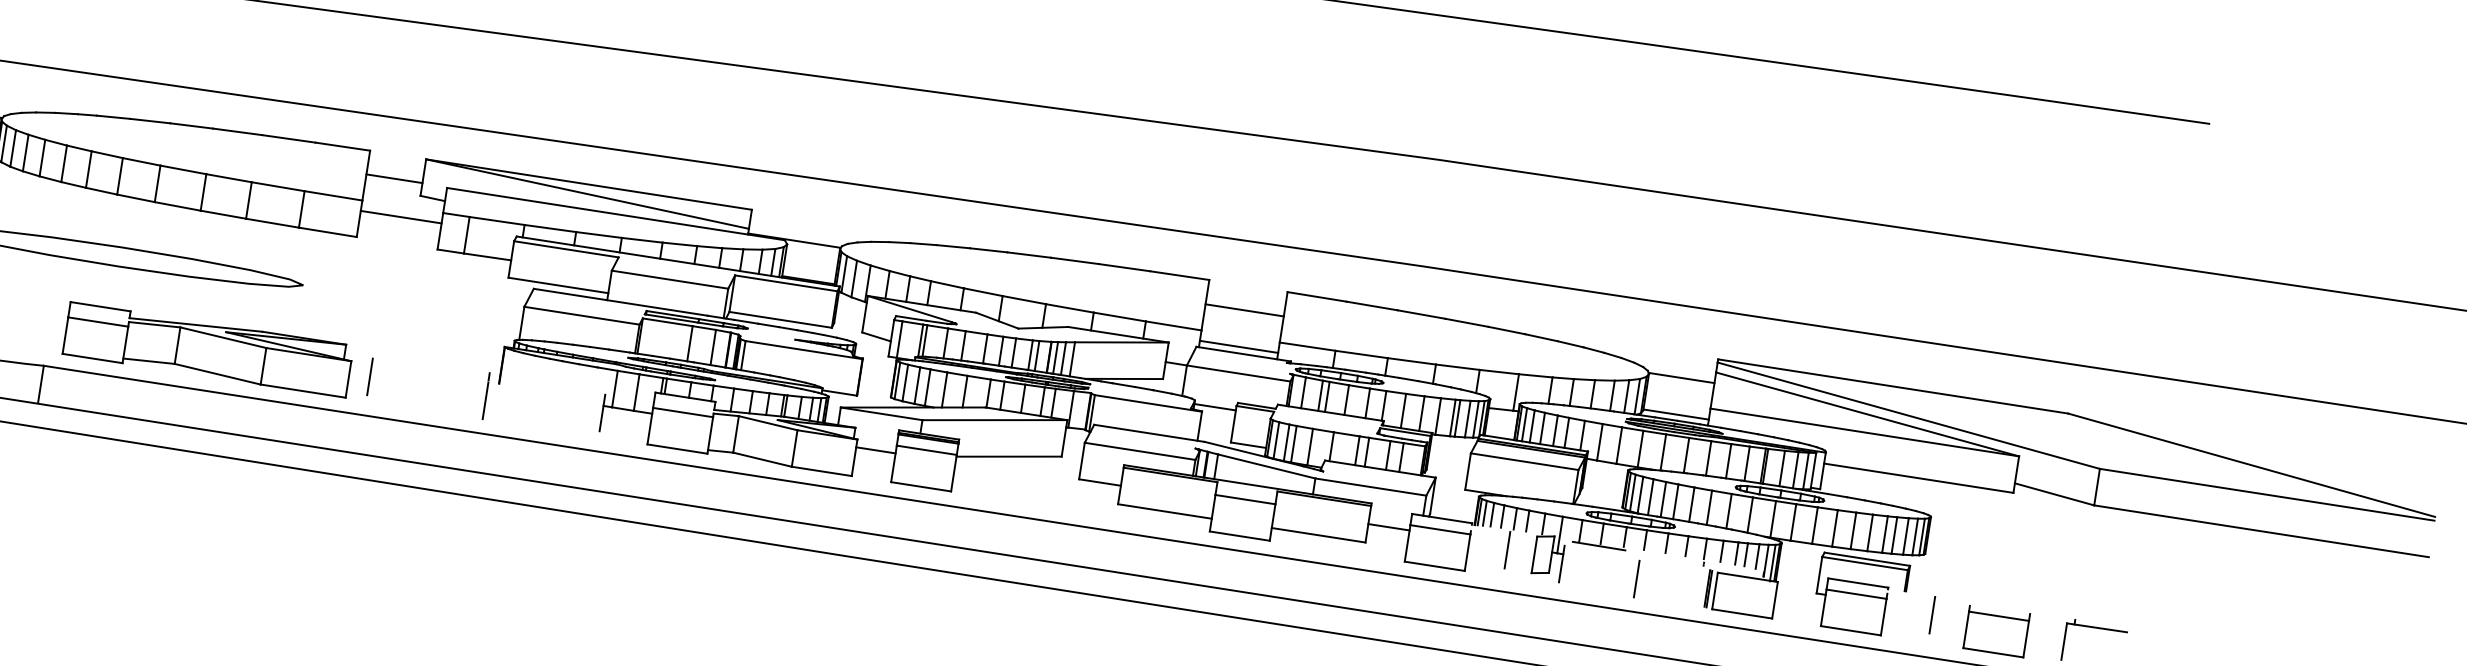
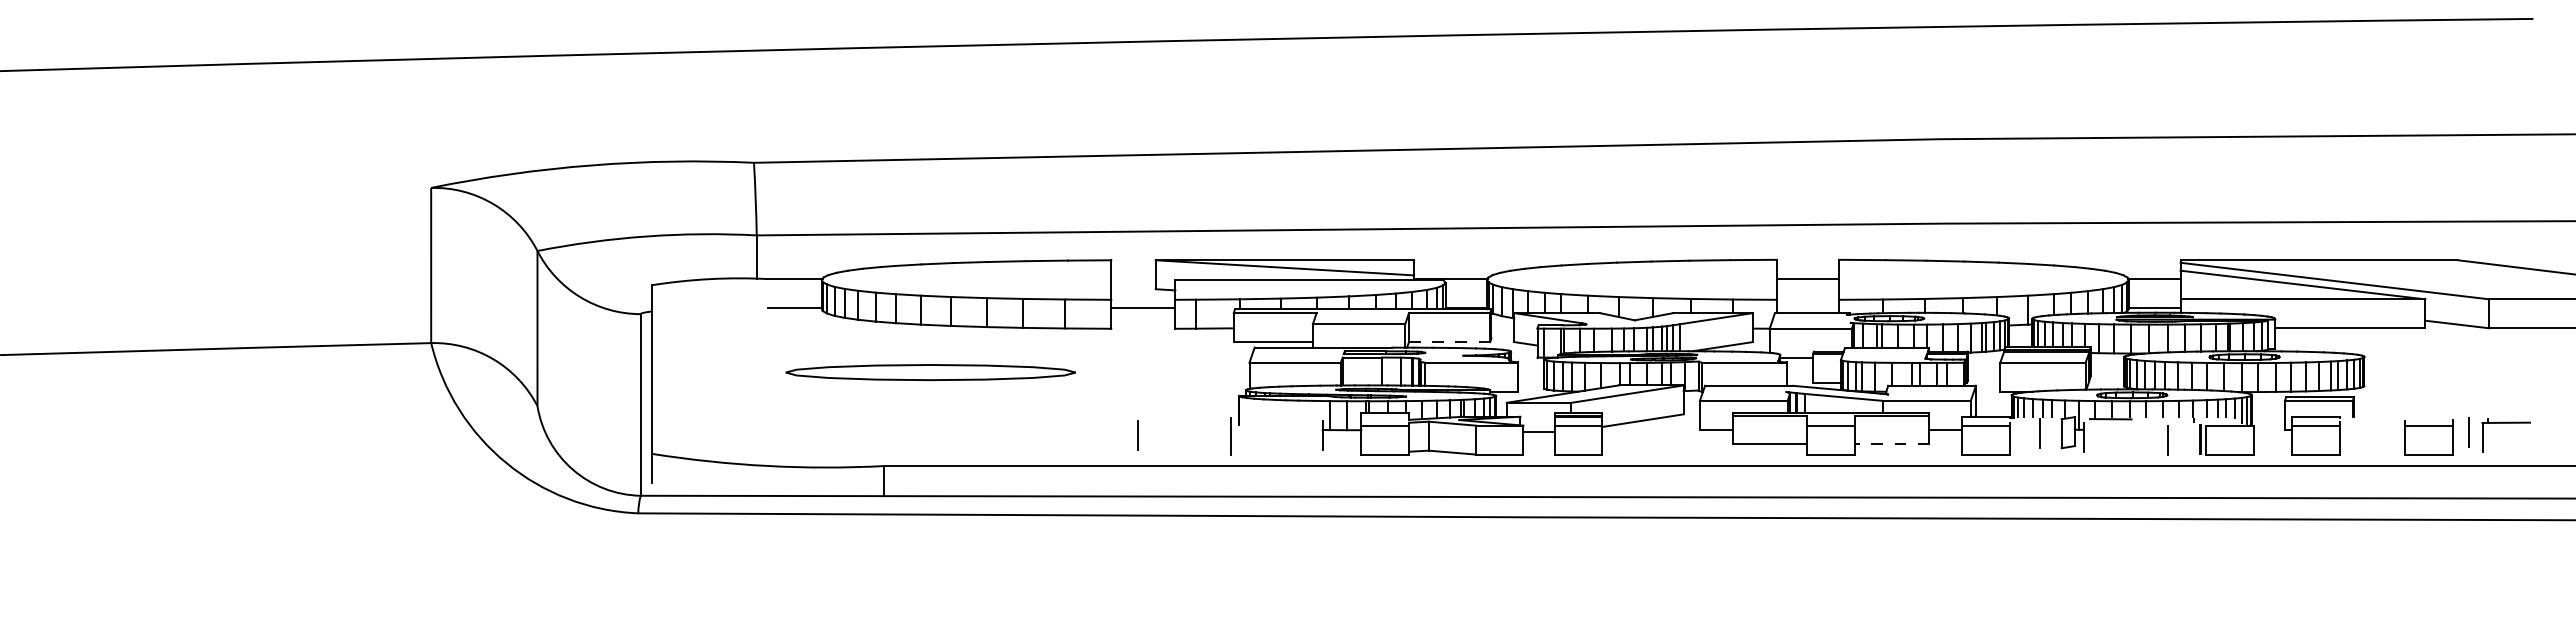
line: (394, 179) -> (1133, 279), removed
line: (780, 320) -> (1449, 342), solid -> dashed
line: (1238, 347) -> (1807, 308), removed
part: (208, 349) -> (1009, 433), removed
line: (1317, 535) -> (1891, 444), solid -> dashed
line: (1636, 579) -> (2167, 440), moved
line: (1931, 614) -> (2468, 432), moved

